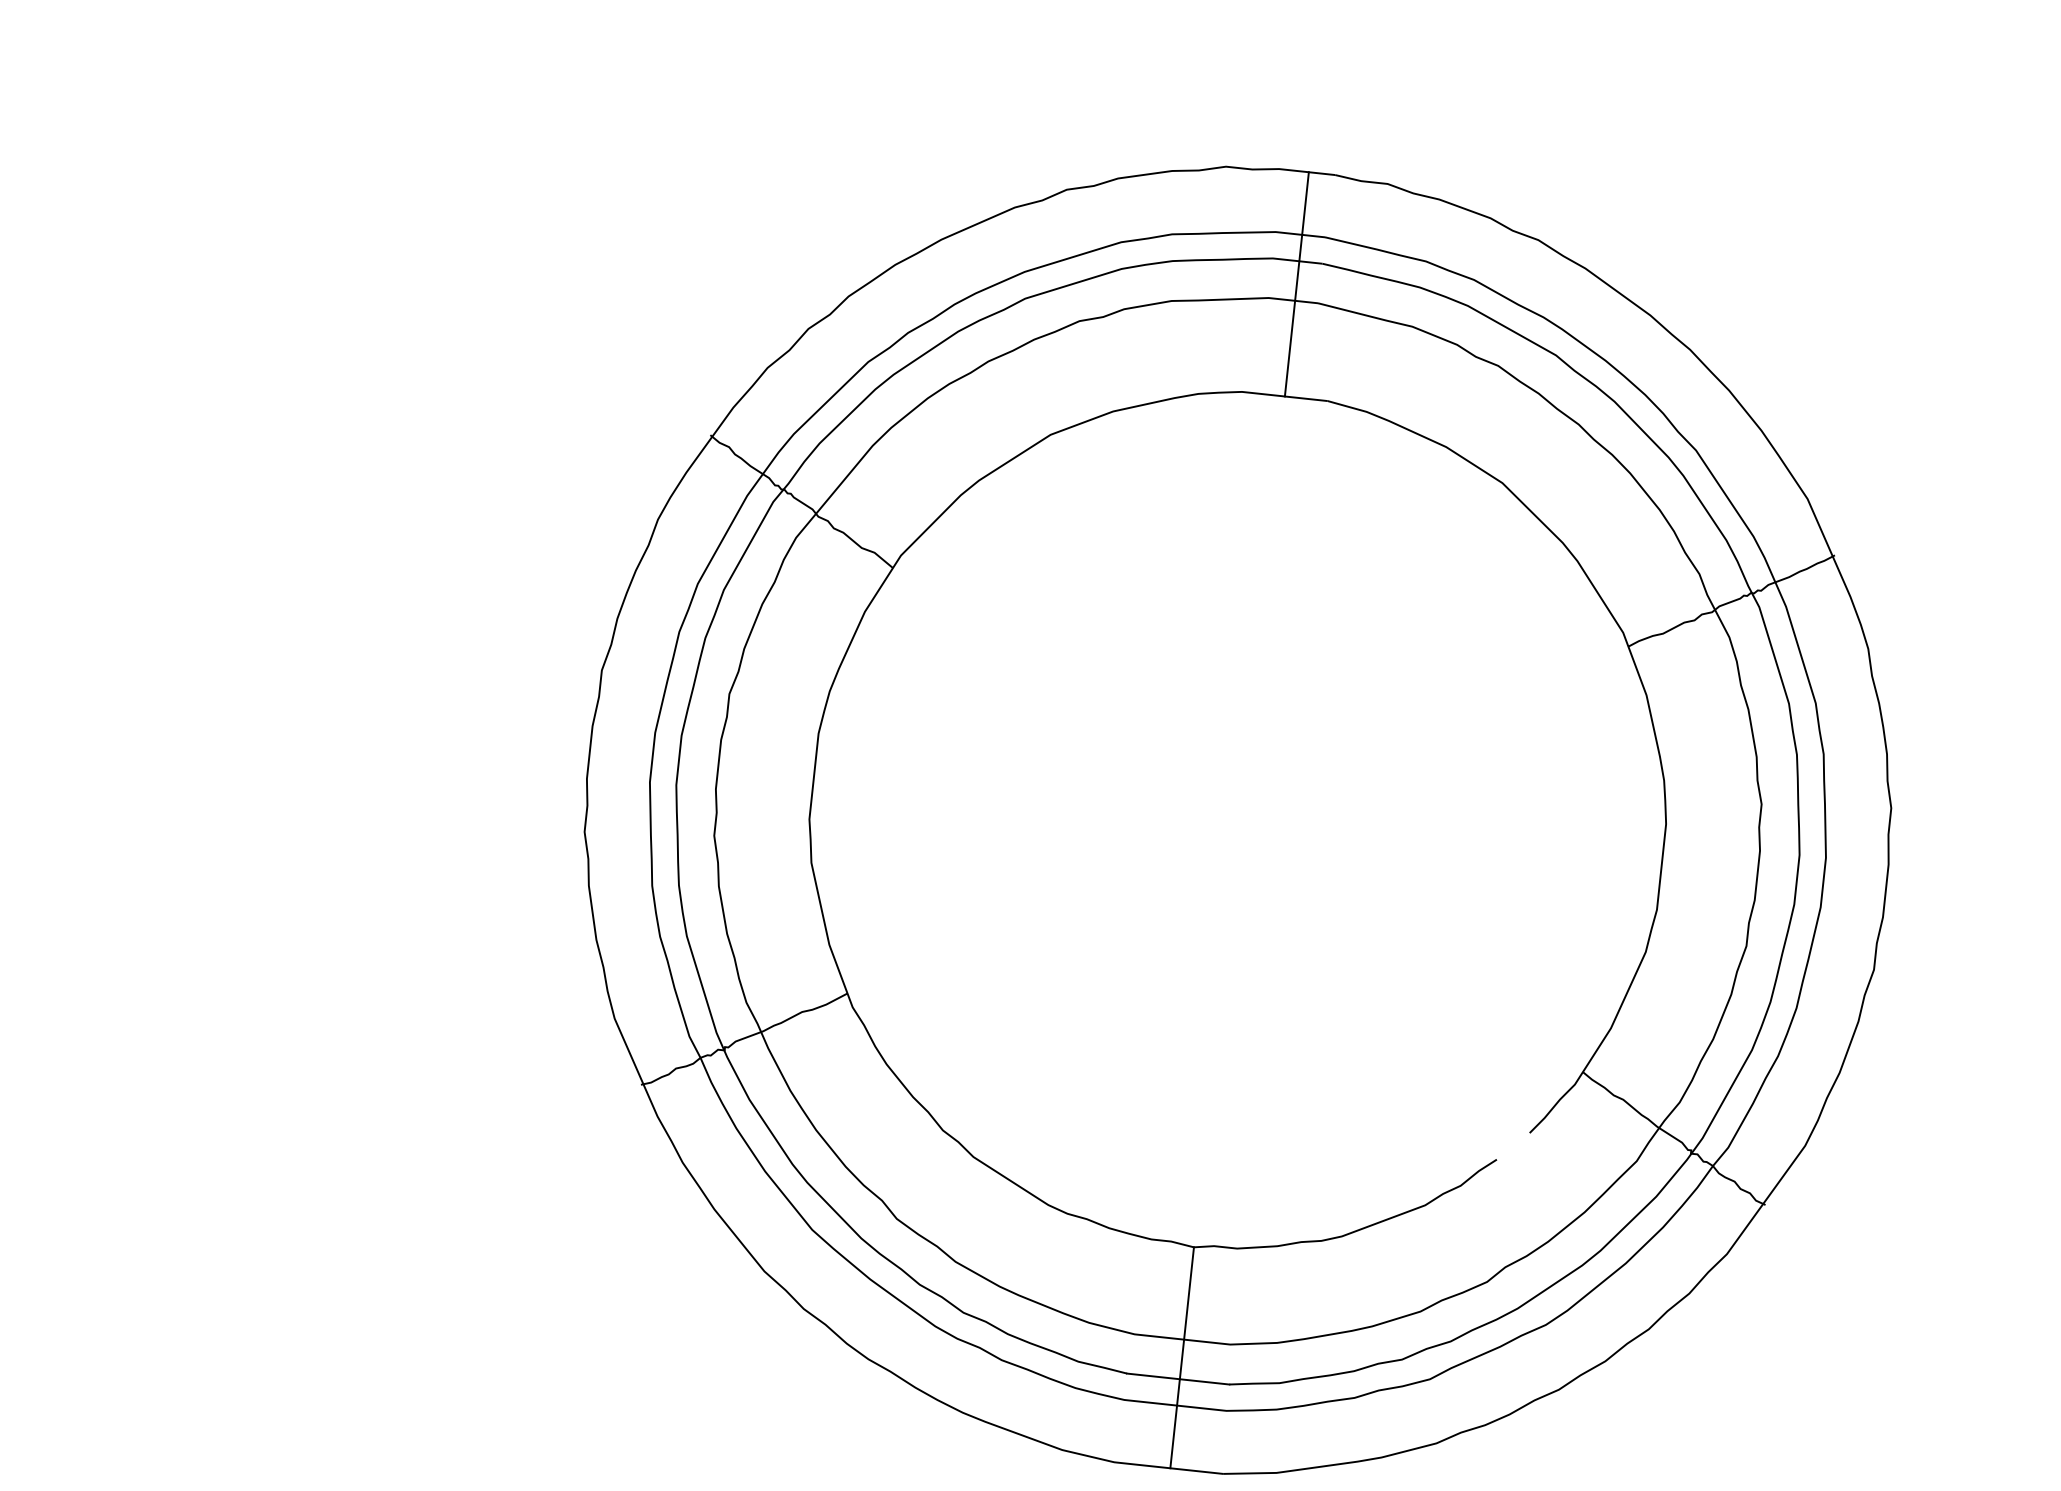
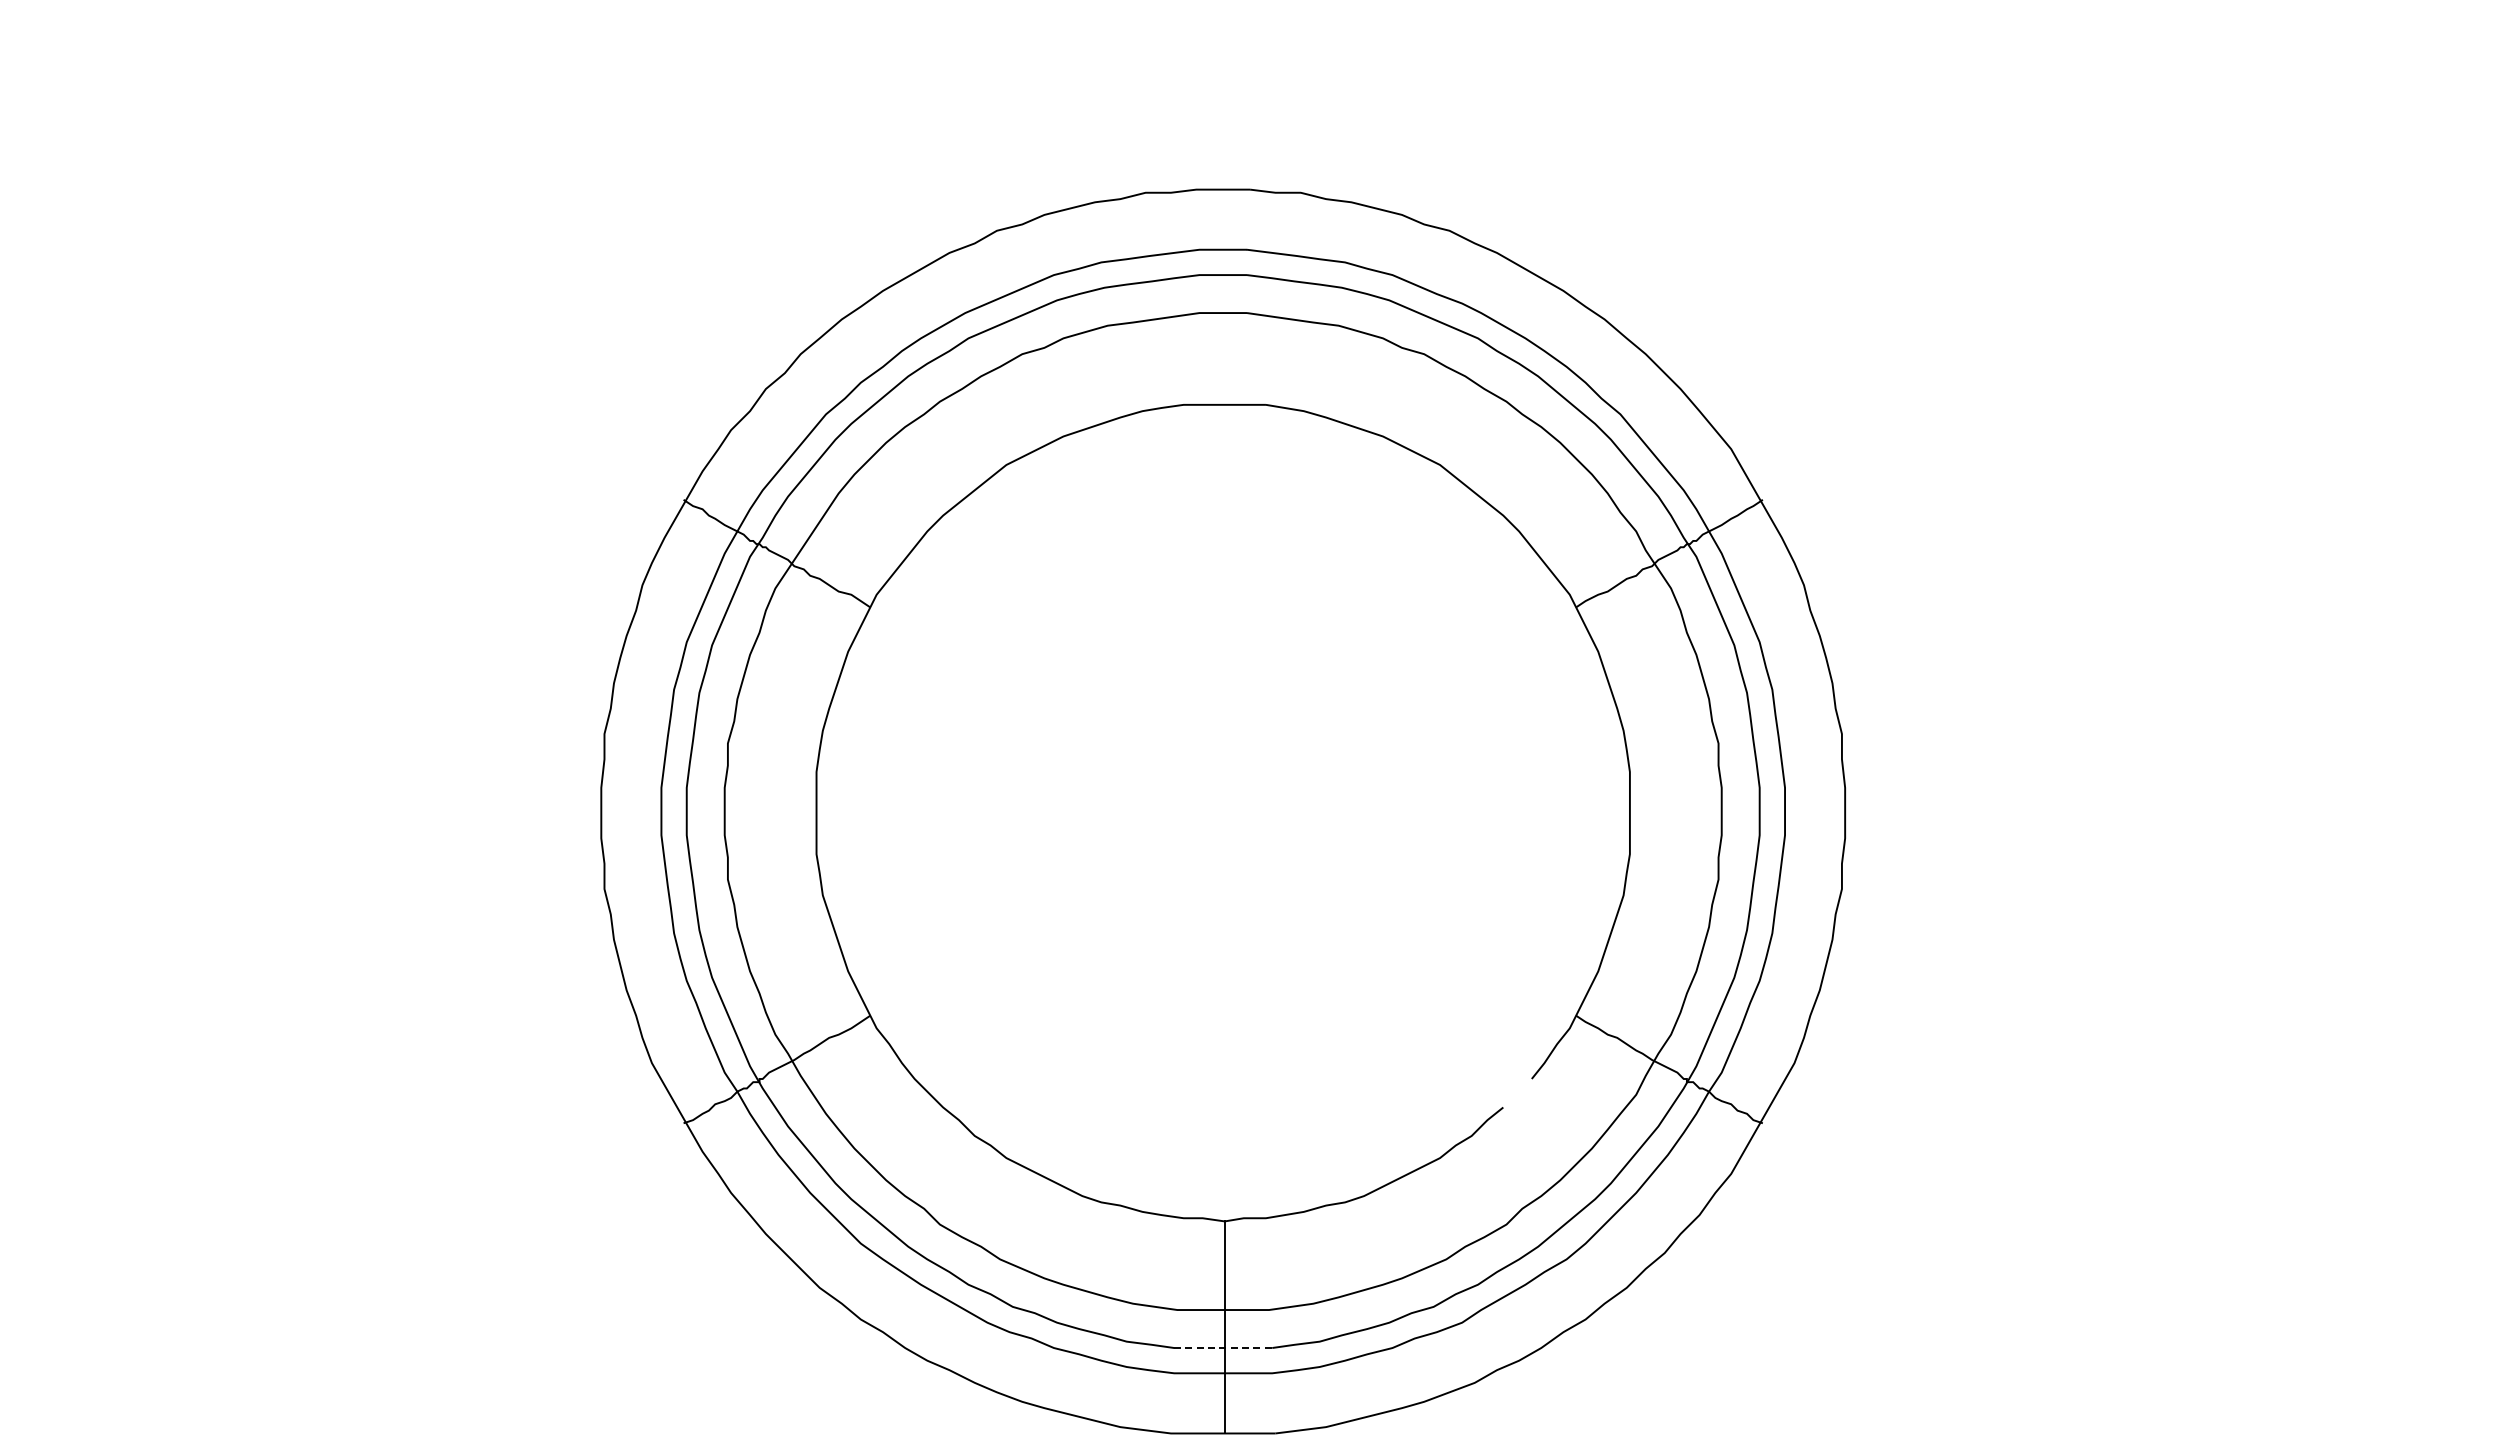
line: (1296, 283) -> (1224, 296), removed
line: (1178, 1379) -> (1223, 1348), solid -> dashed

